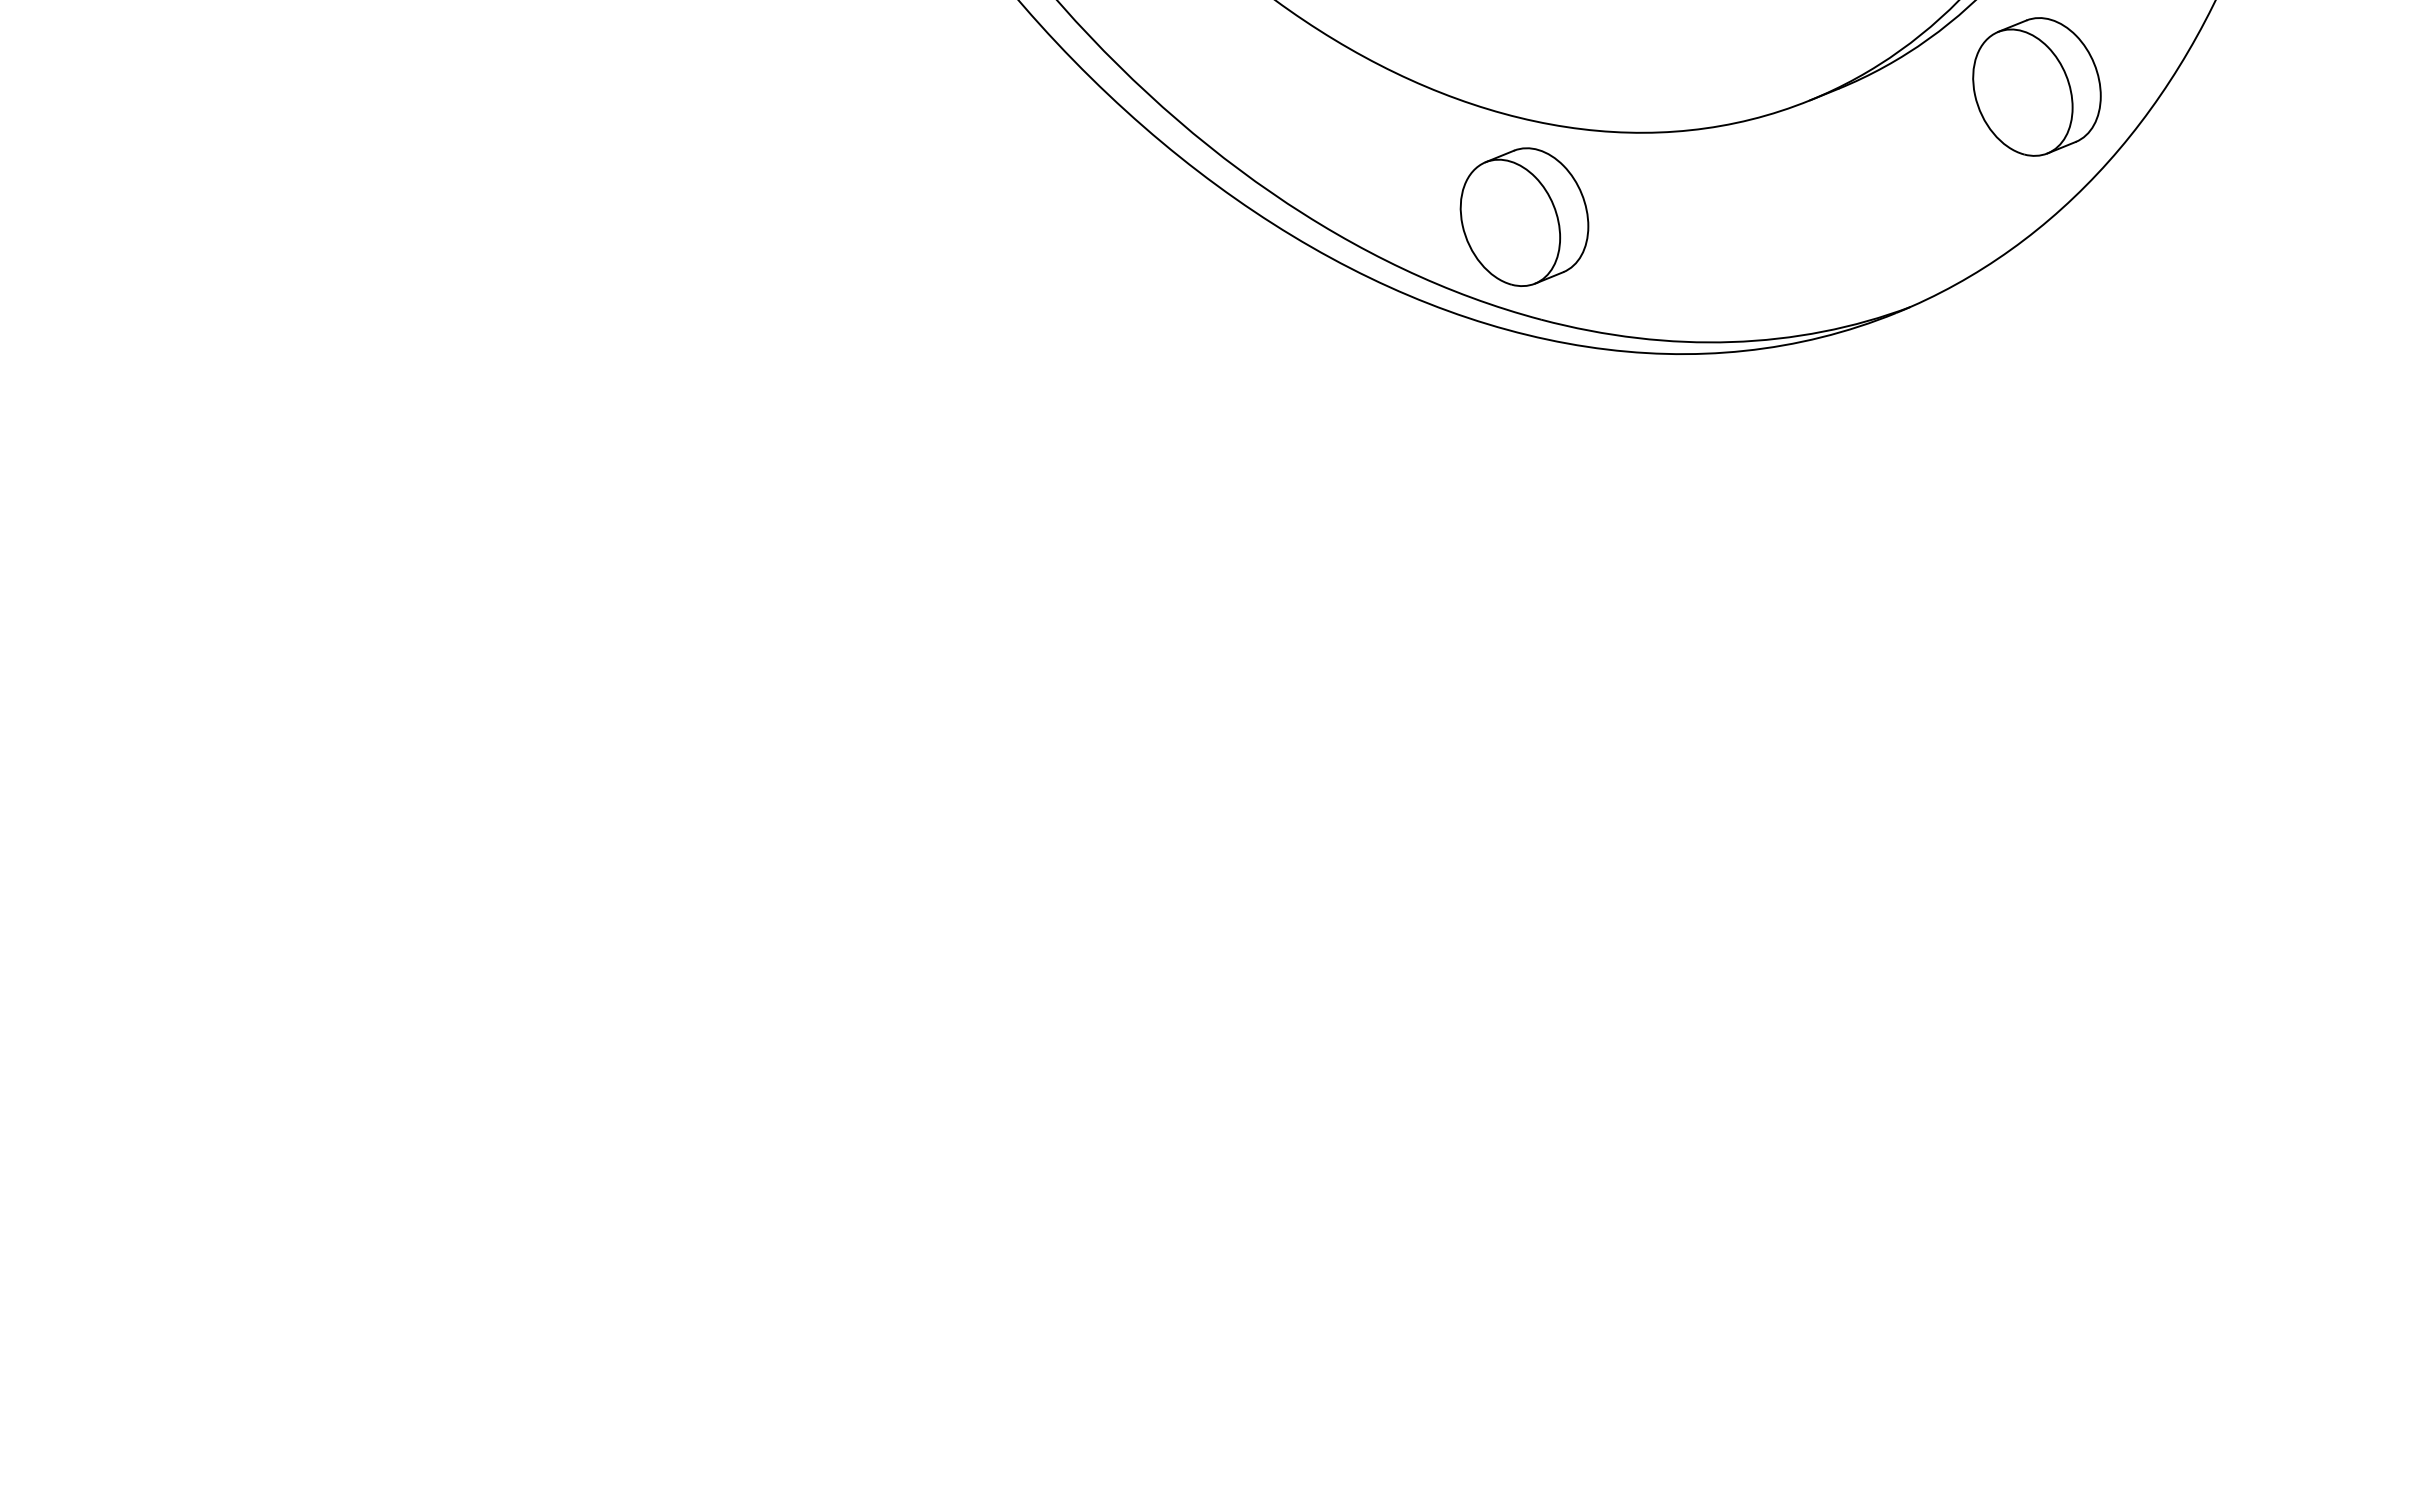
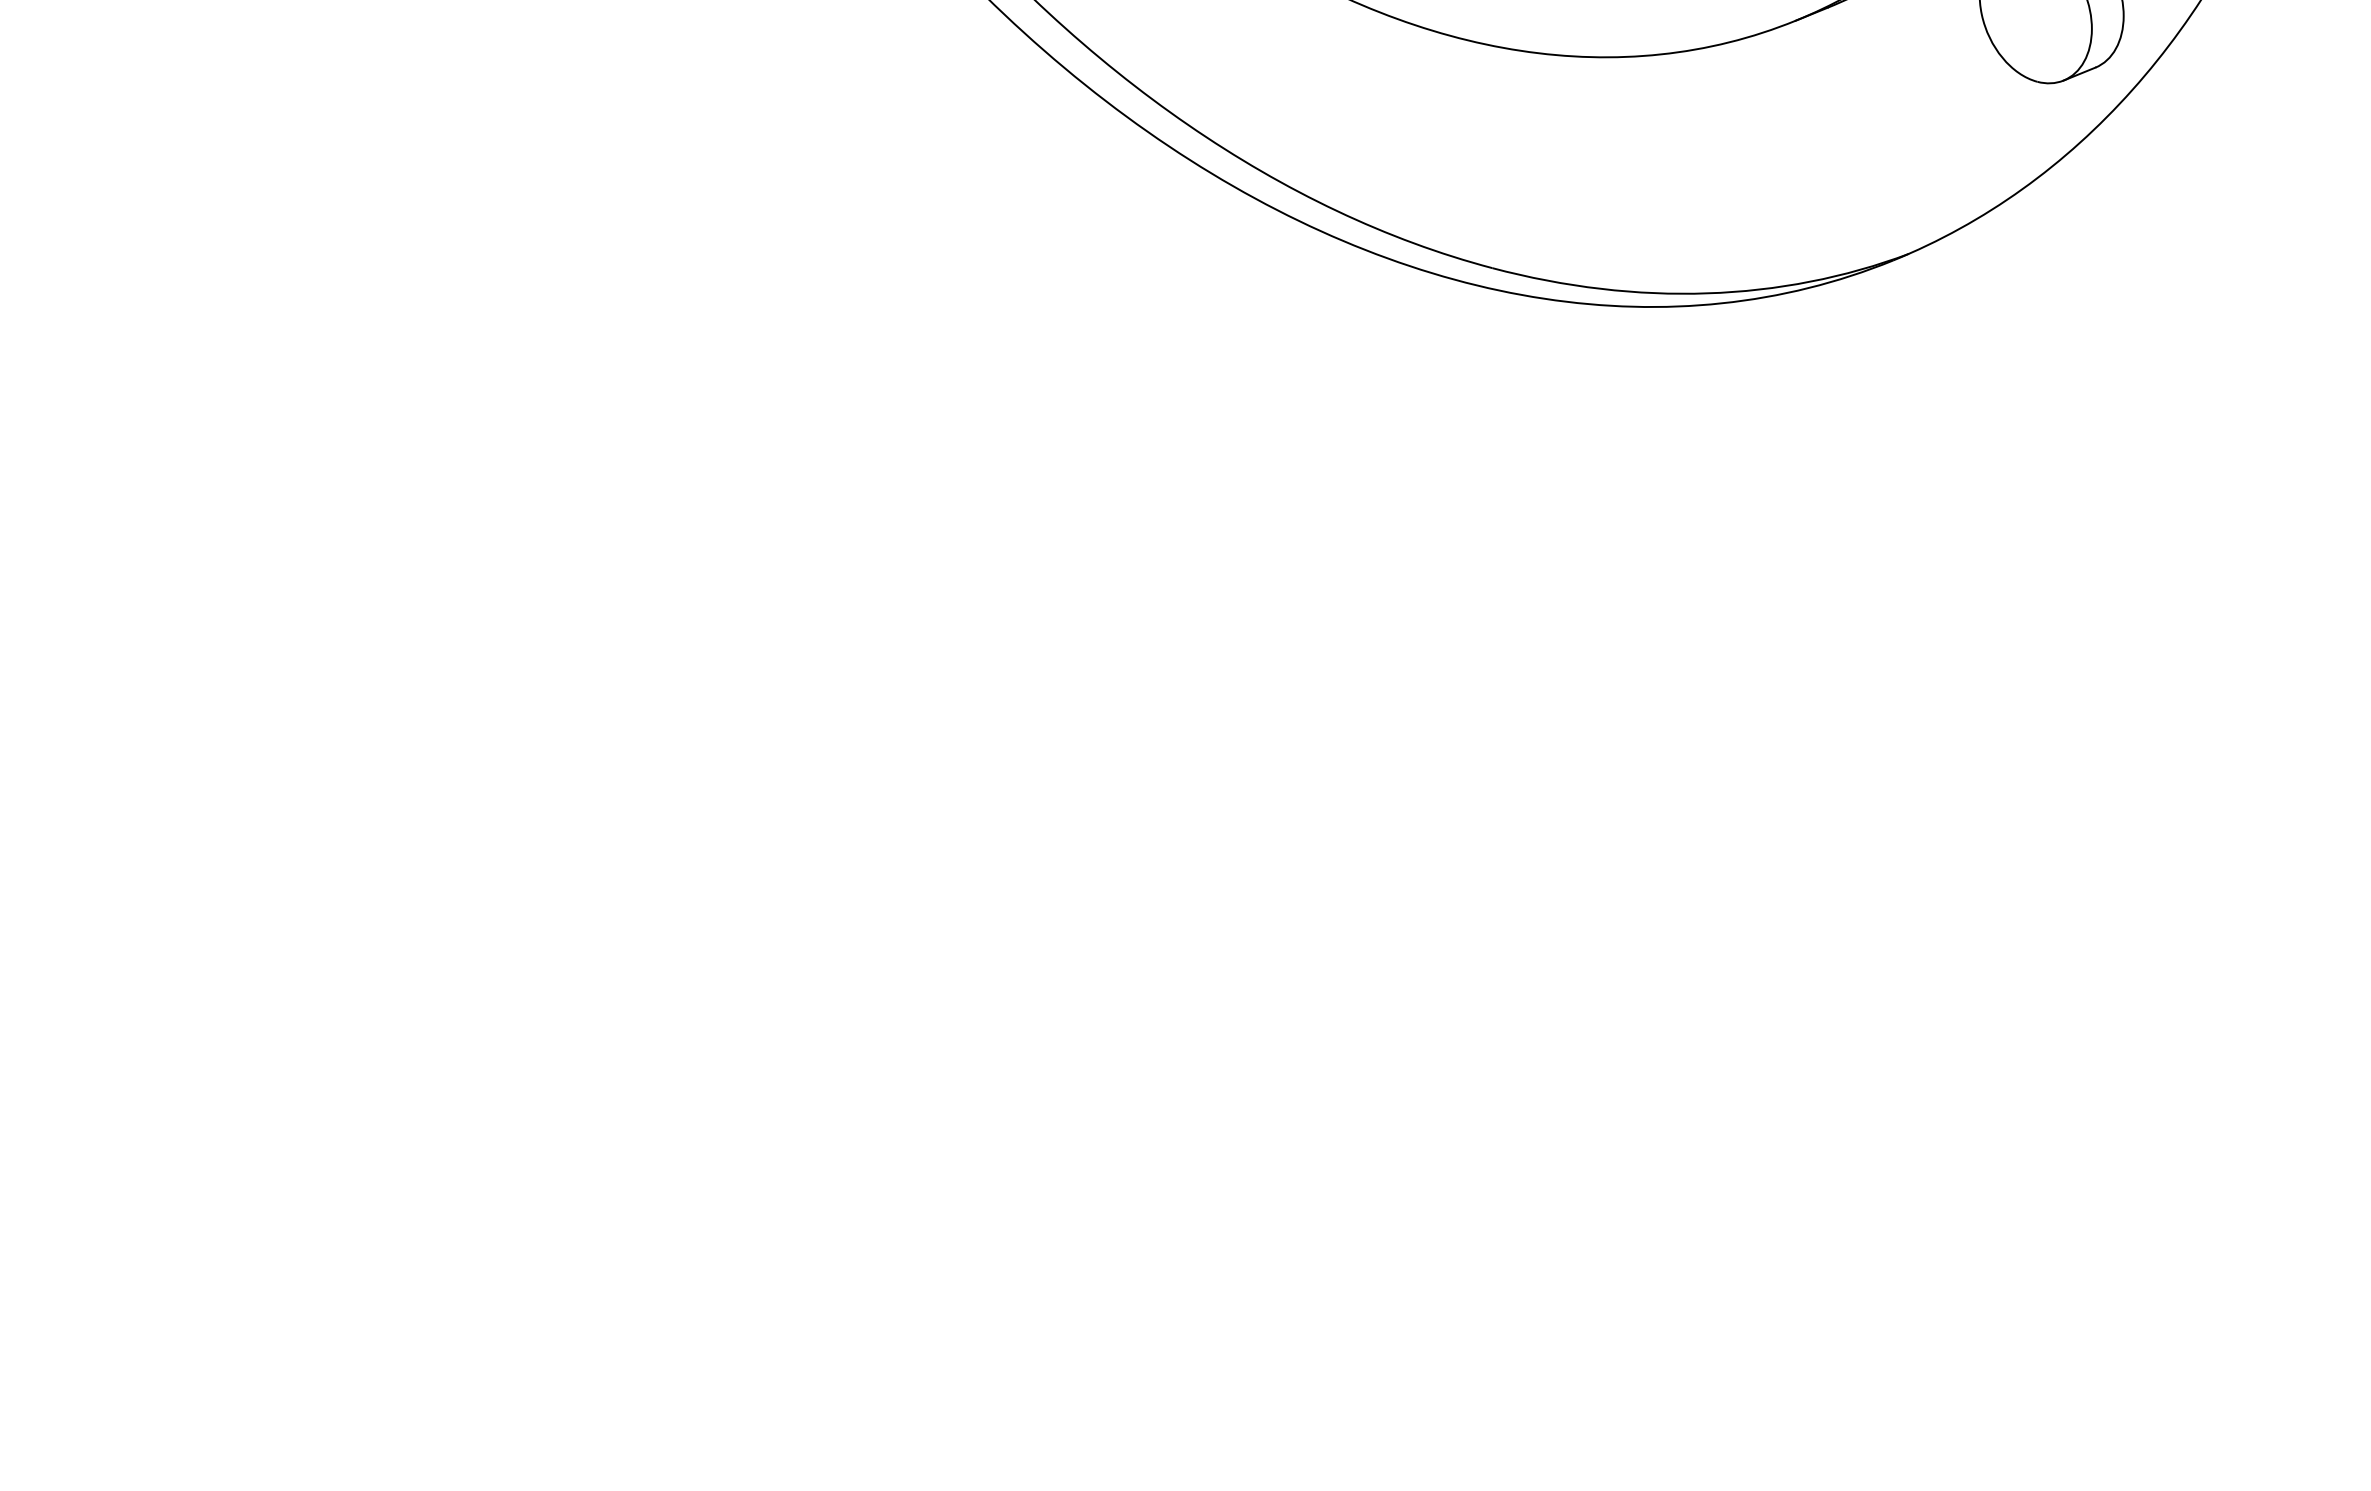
part: (1524, 216) -> (1473, 151), removed

